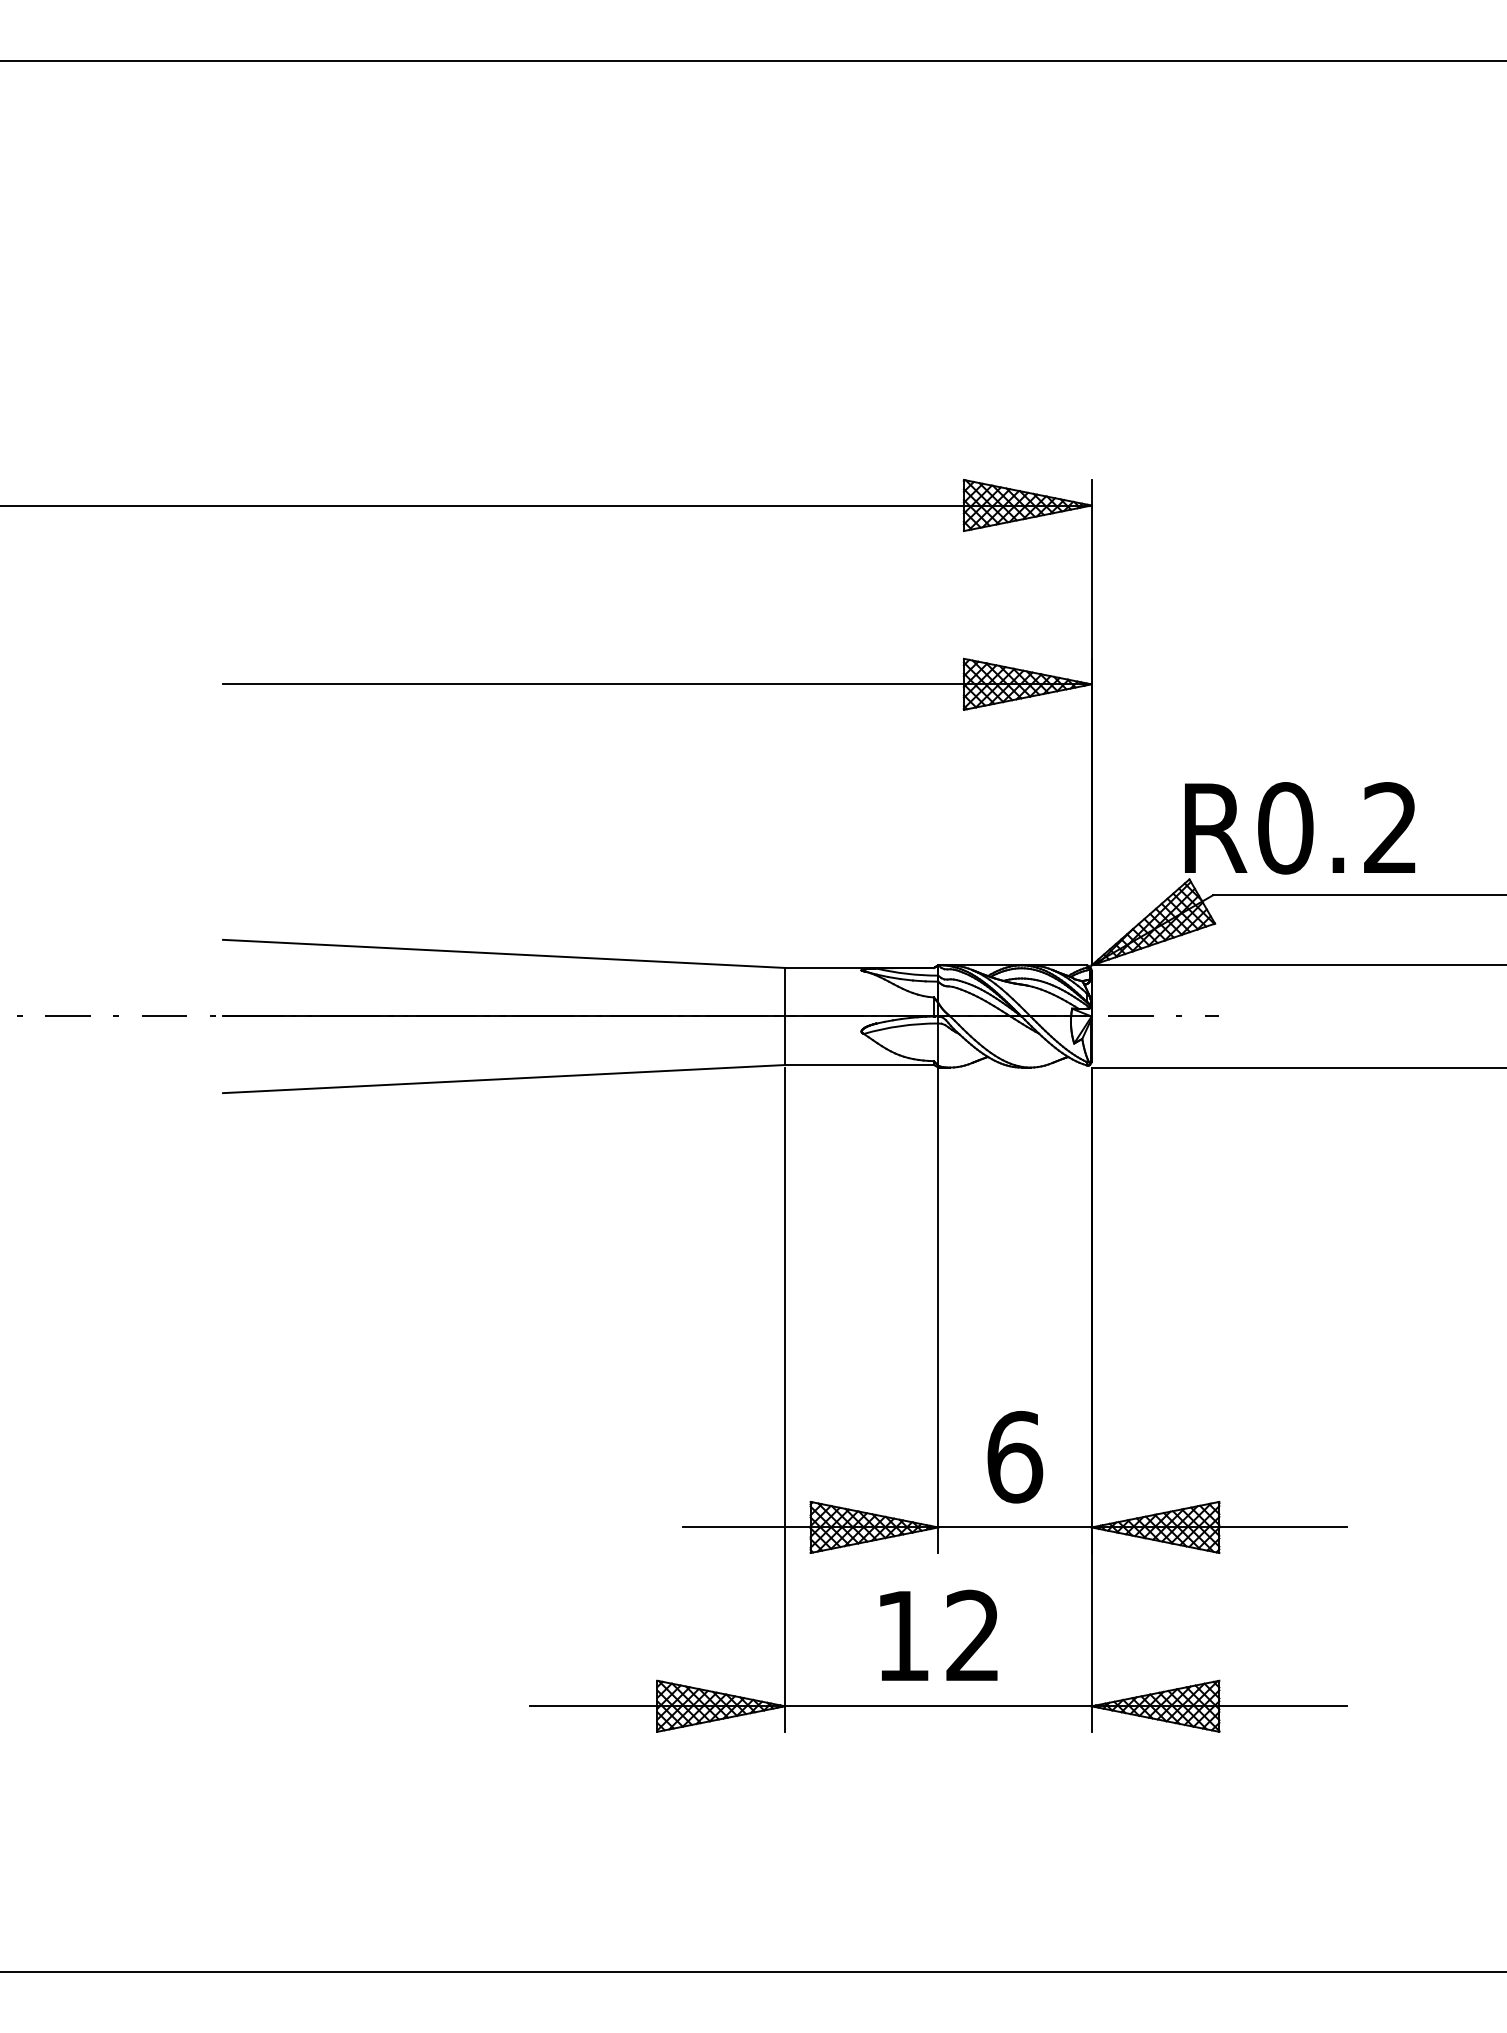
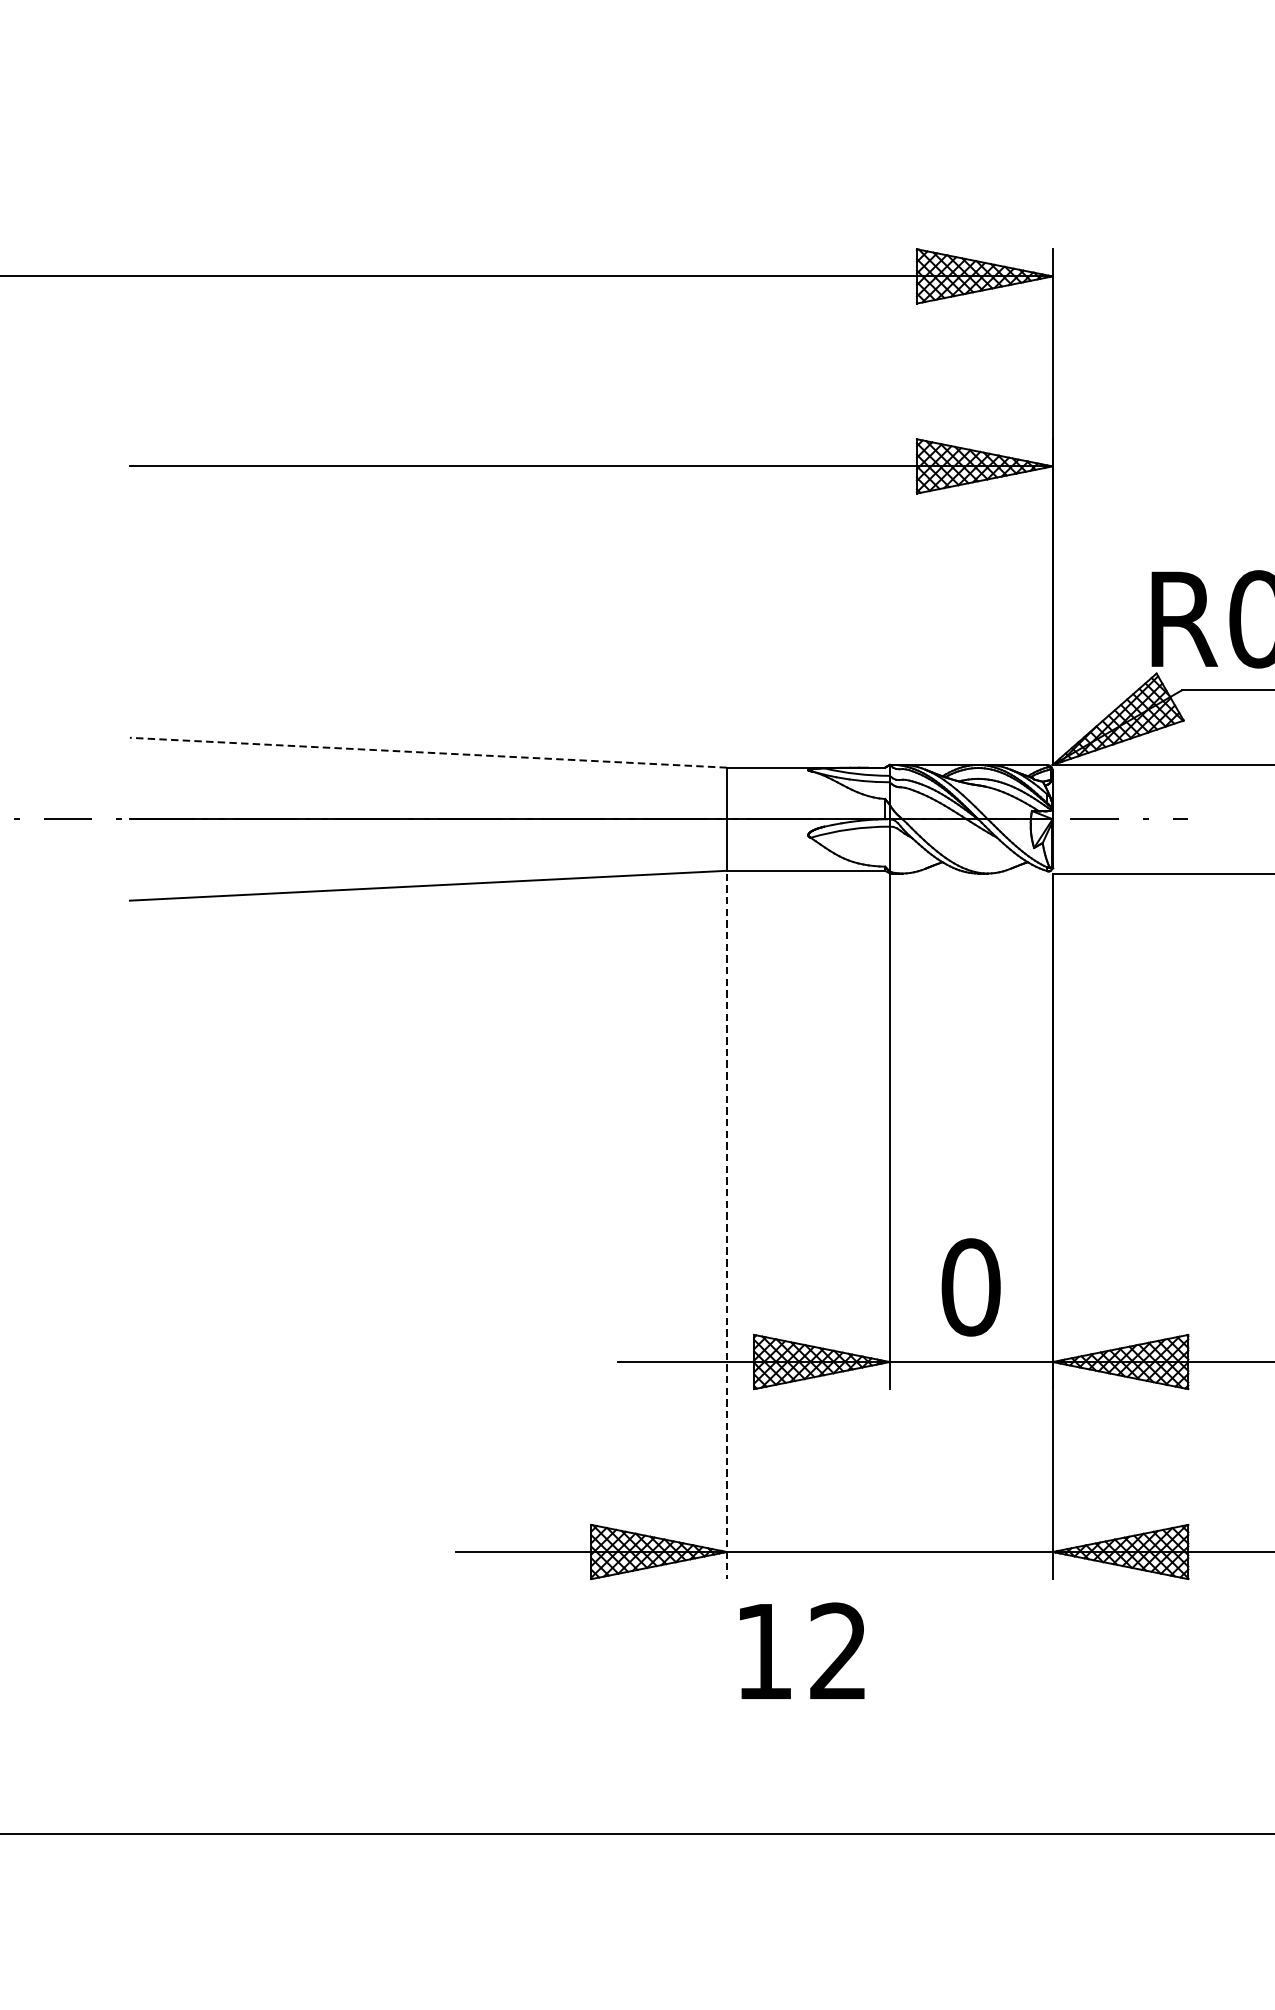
line: (503, 953) -> (427, 752), solid -> dashed
line: (785, 1400) -> (727, 1227), solid -> dashed
text: (1015, 1457) -> (971, 1287), 6 -> 0
text: (938, 1634) -> (801, 1649), moved

